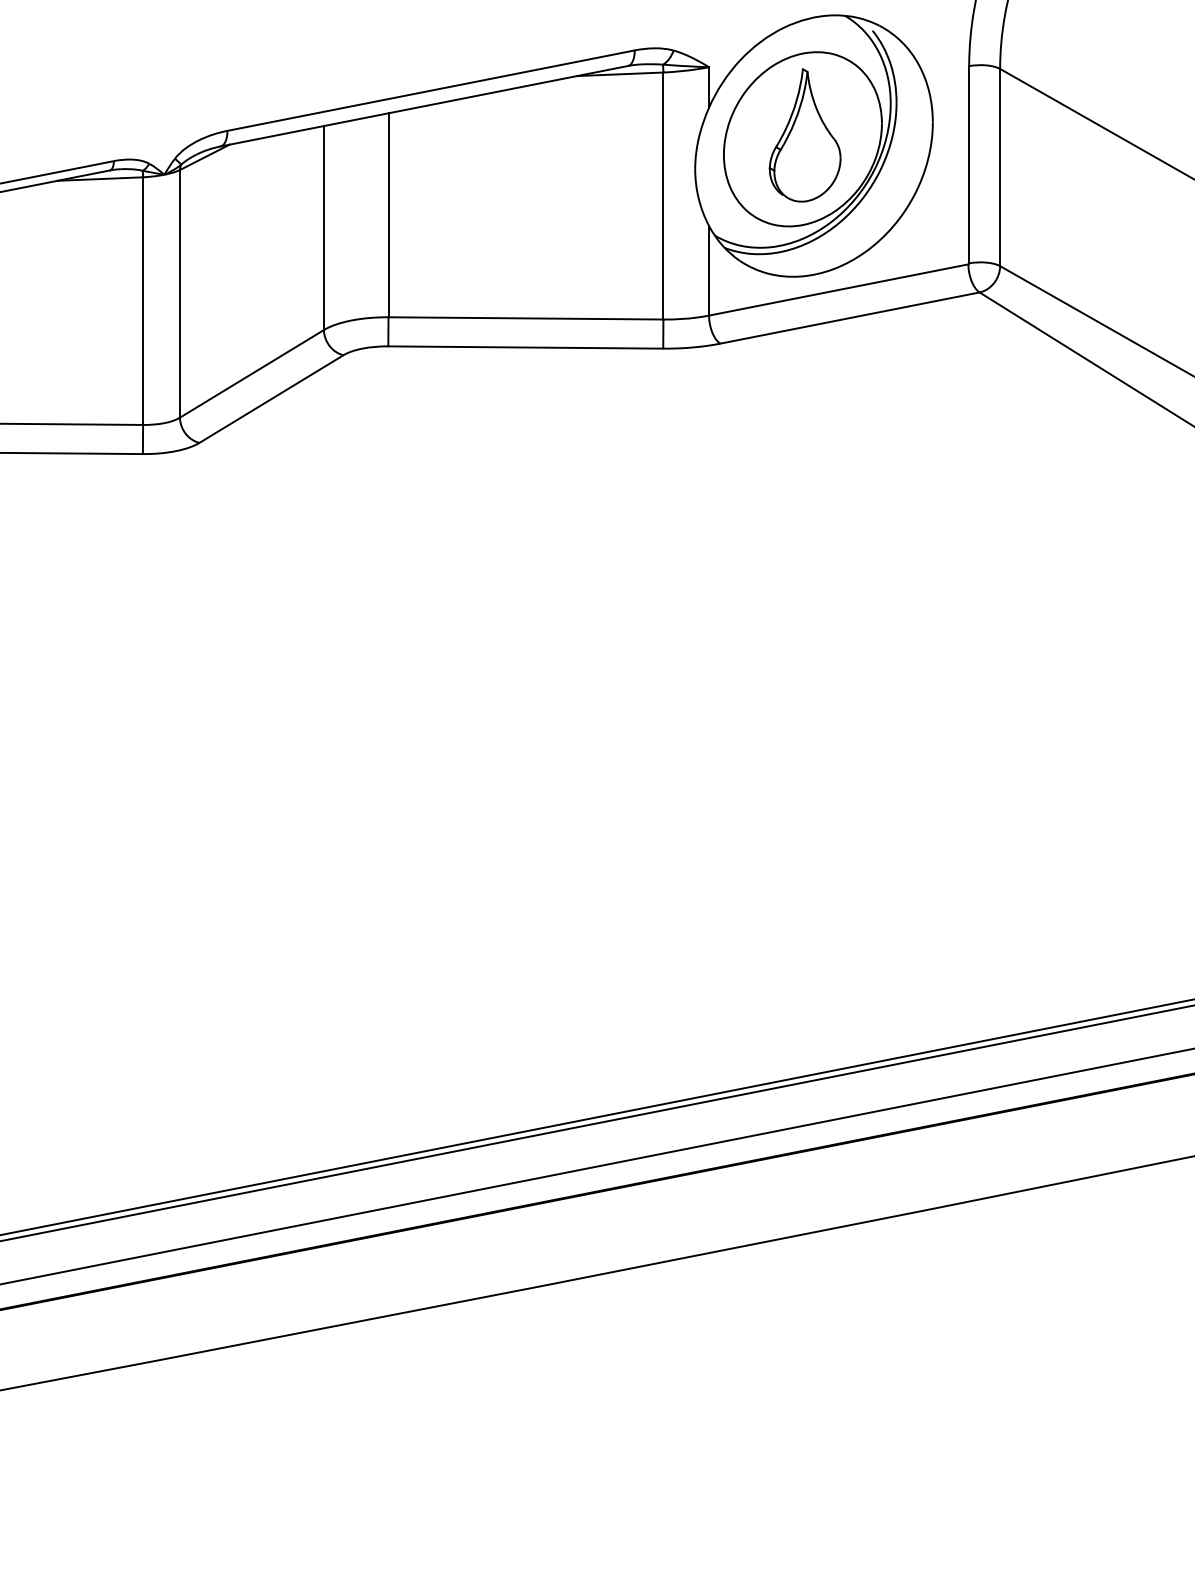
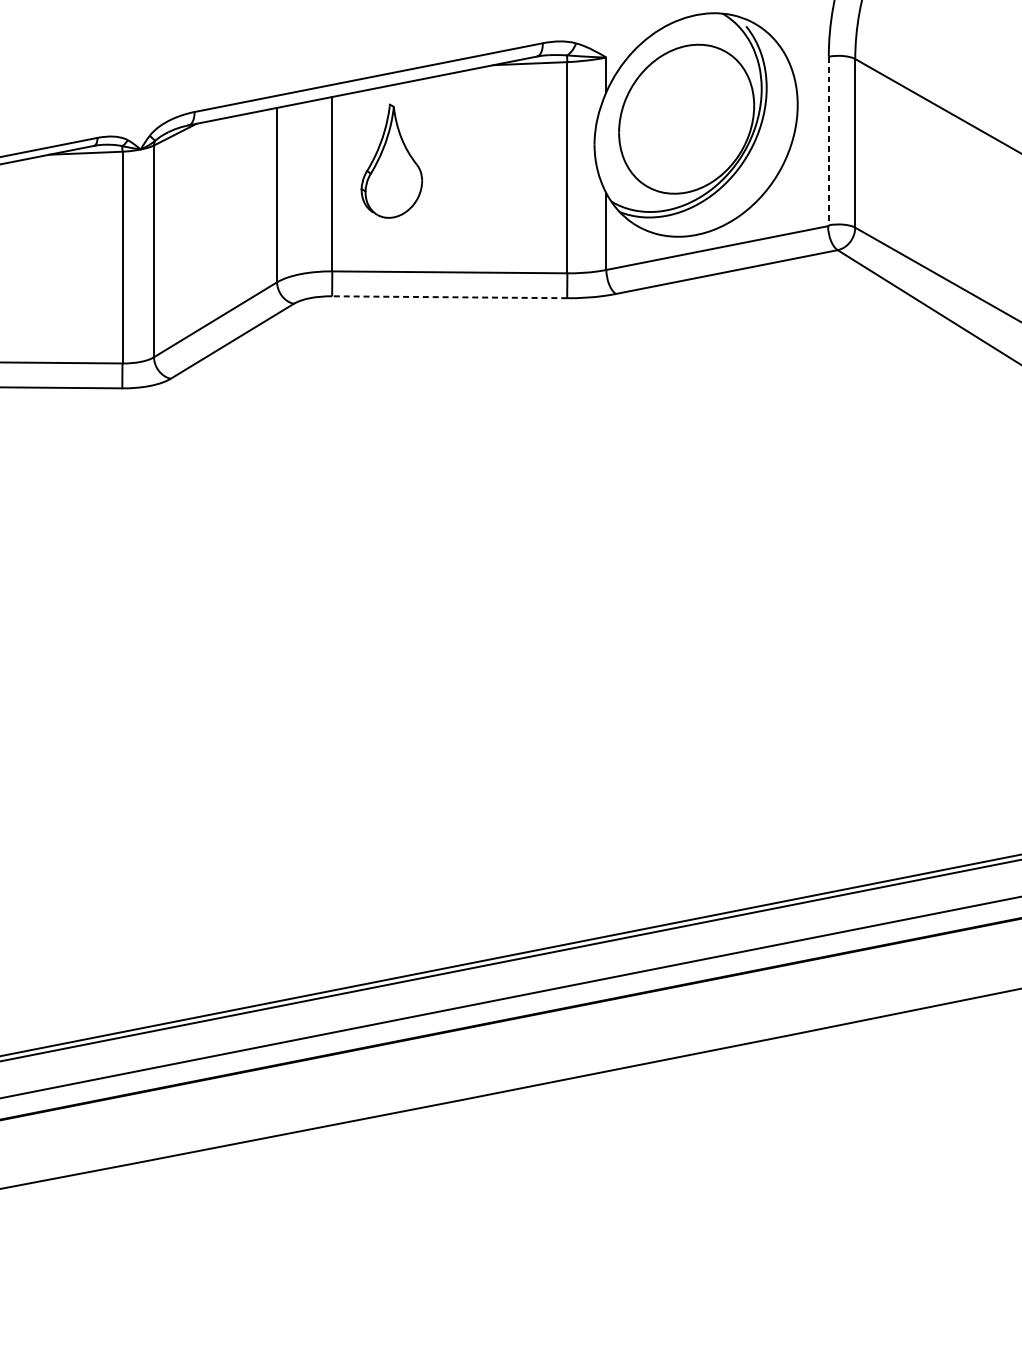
part: (804, 135) -> (391, 161), moved
line: (969, 164) -> (829, 140), solid -> dashed
line: (525, 347) -> (449, 297), solid -> dashed

